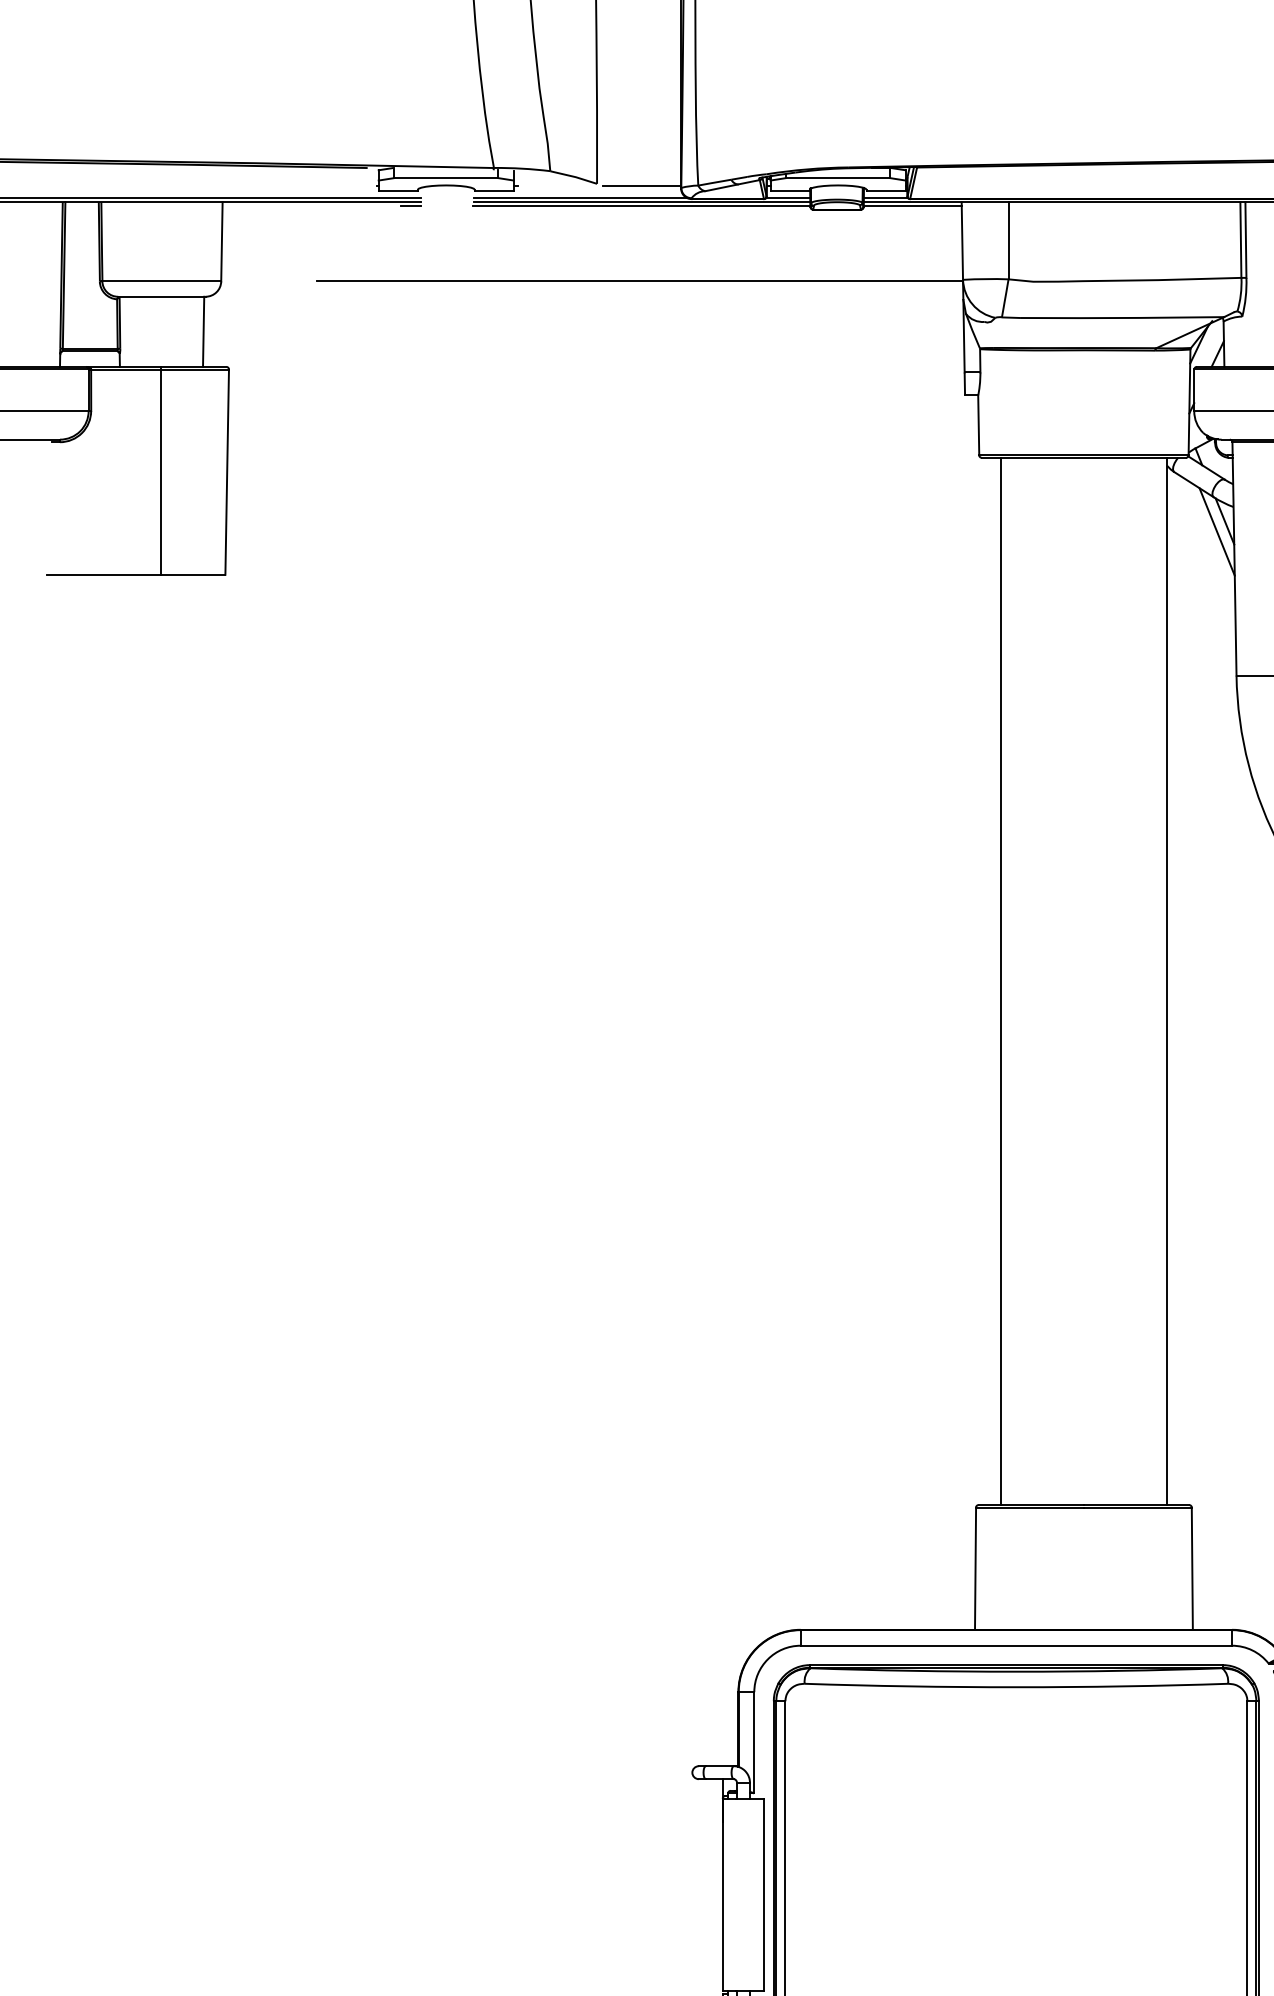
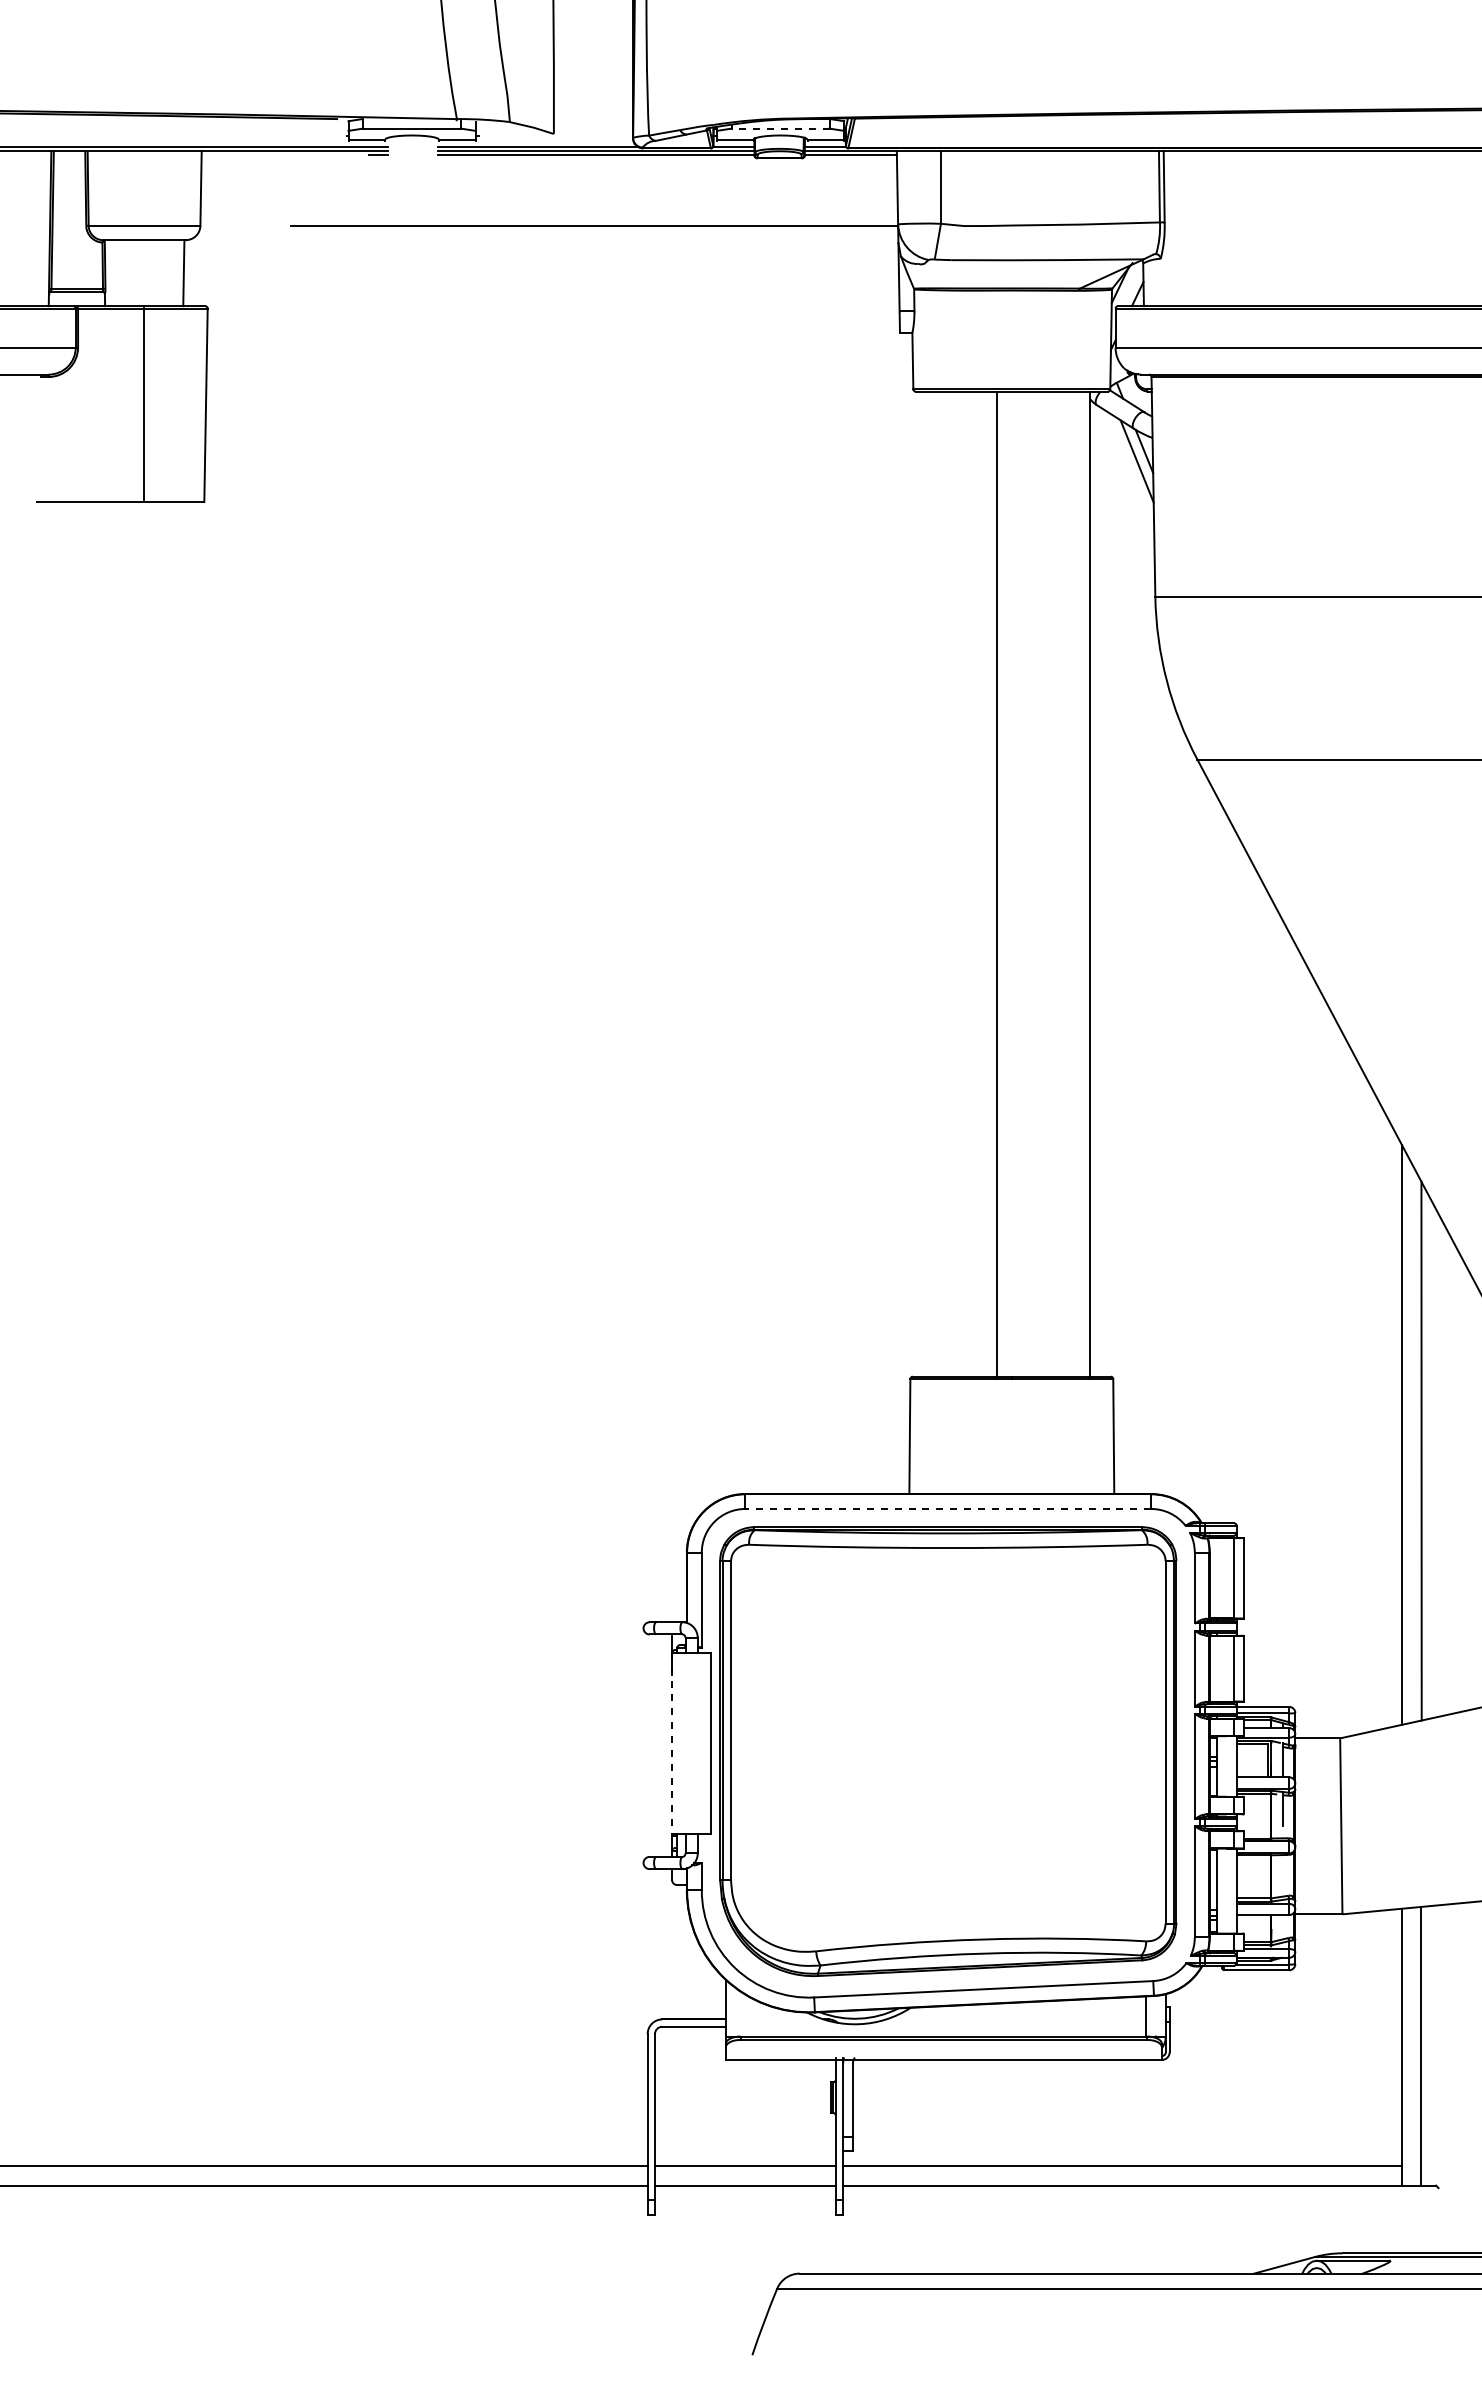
line: (837, 178) -> (780, 128), solid -> dashed
line: (642, 185) -> (596, 135), removed
line: (1000, 980) -> (996, 883), moved
line: (1016, 1645) -> (948, 1508), solid -> dashed
line: (723, 1895) -> (672, 1743), solid -> dashed

